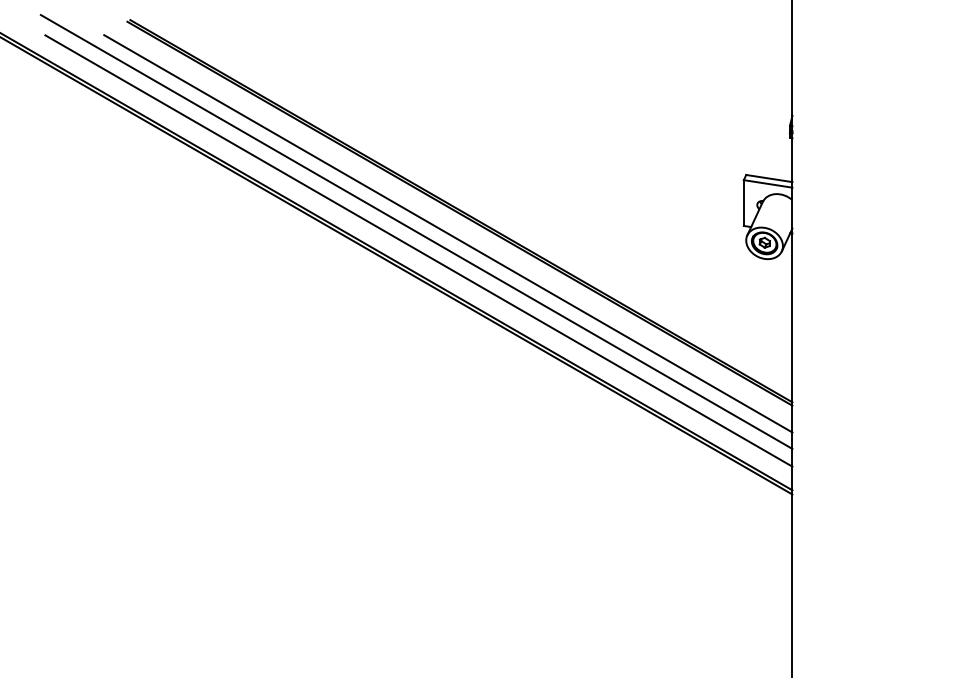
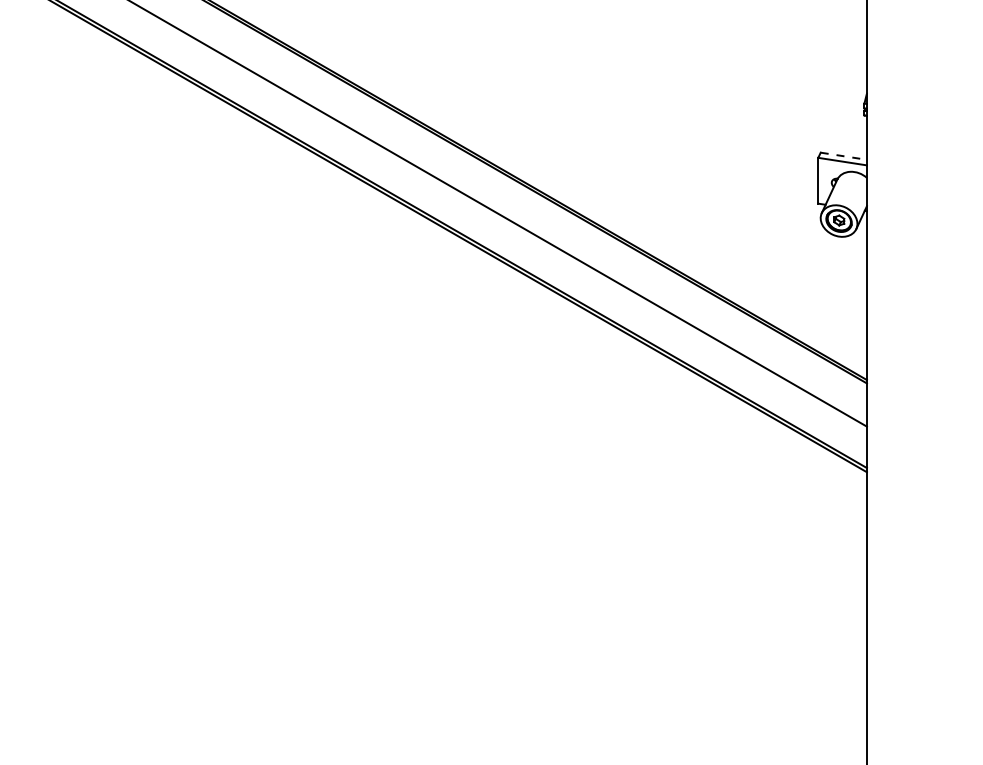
line: (770, 178) -> (844, 156), solid -> dashed
line: (448, 233) -> (522, 211), removed
line: (418, 250) -> (492, 228), removed

